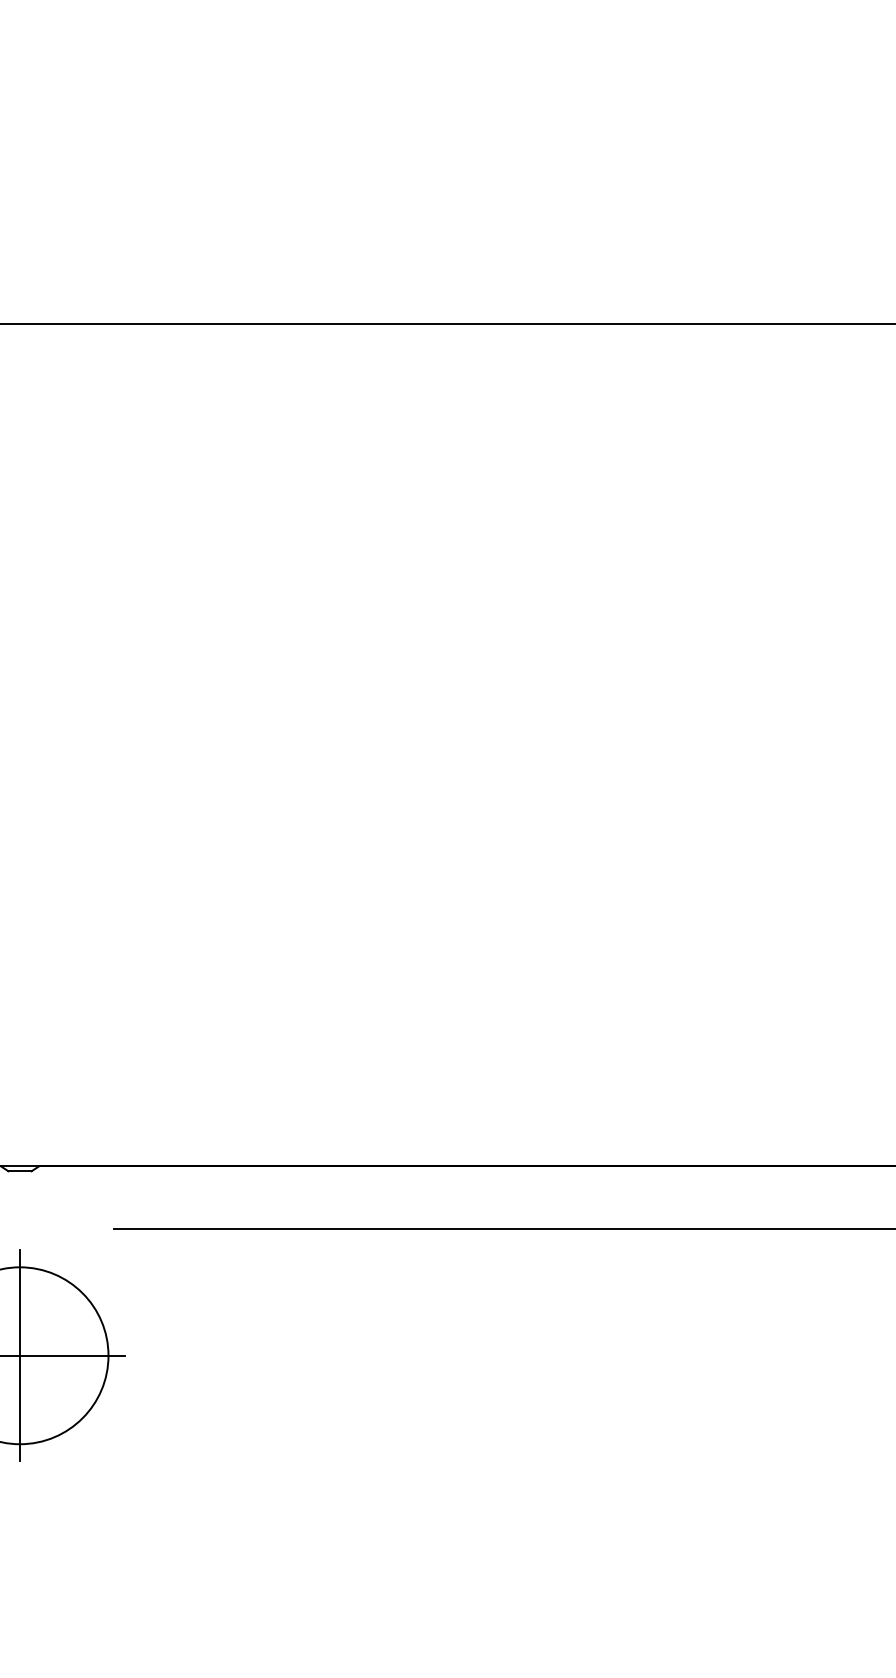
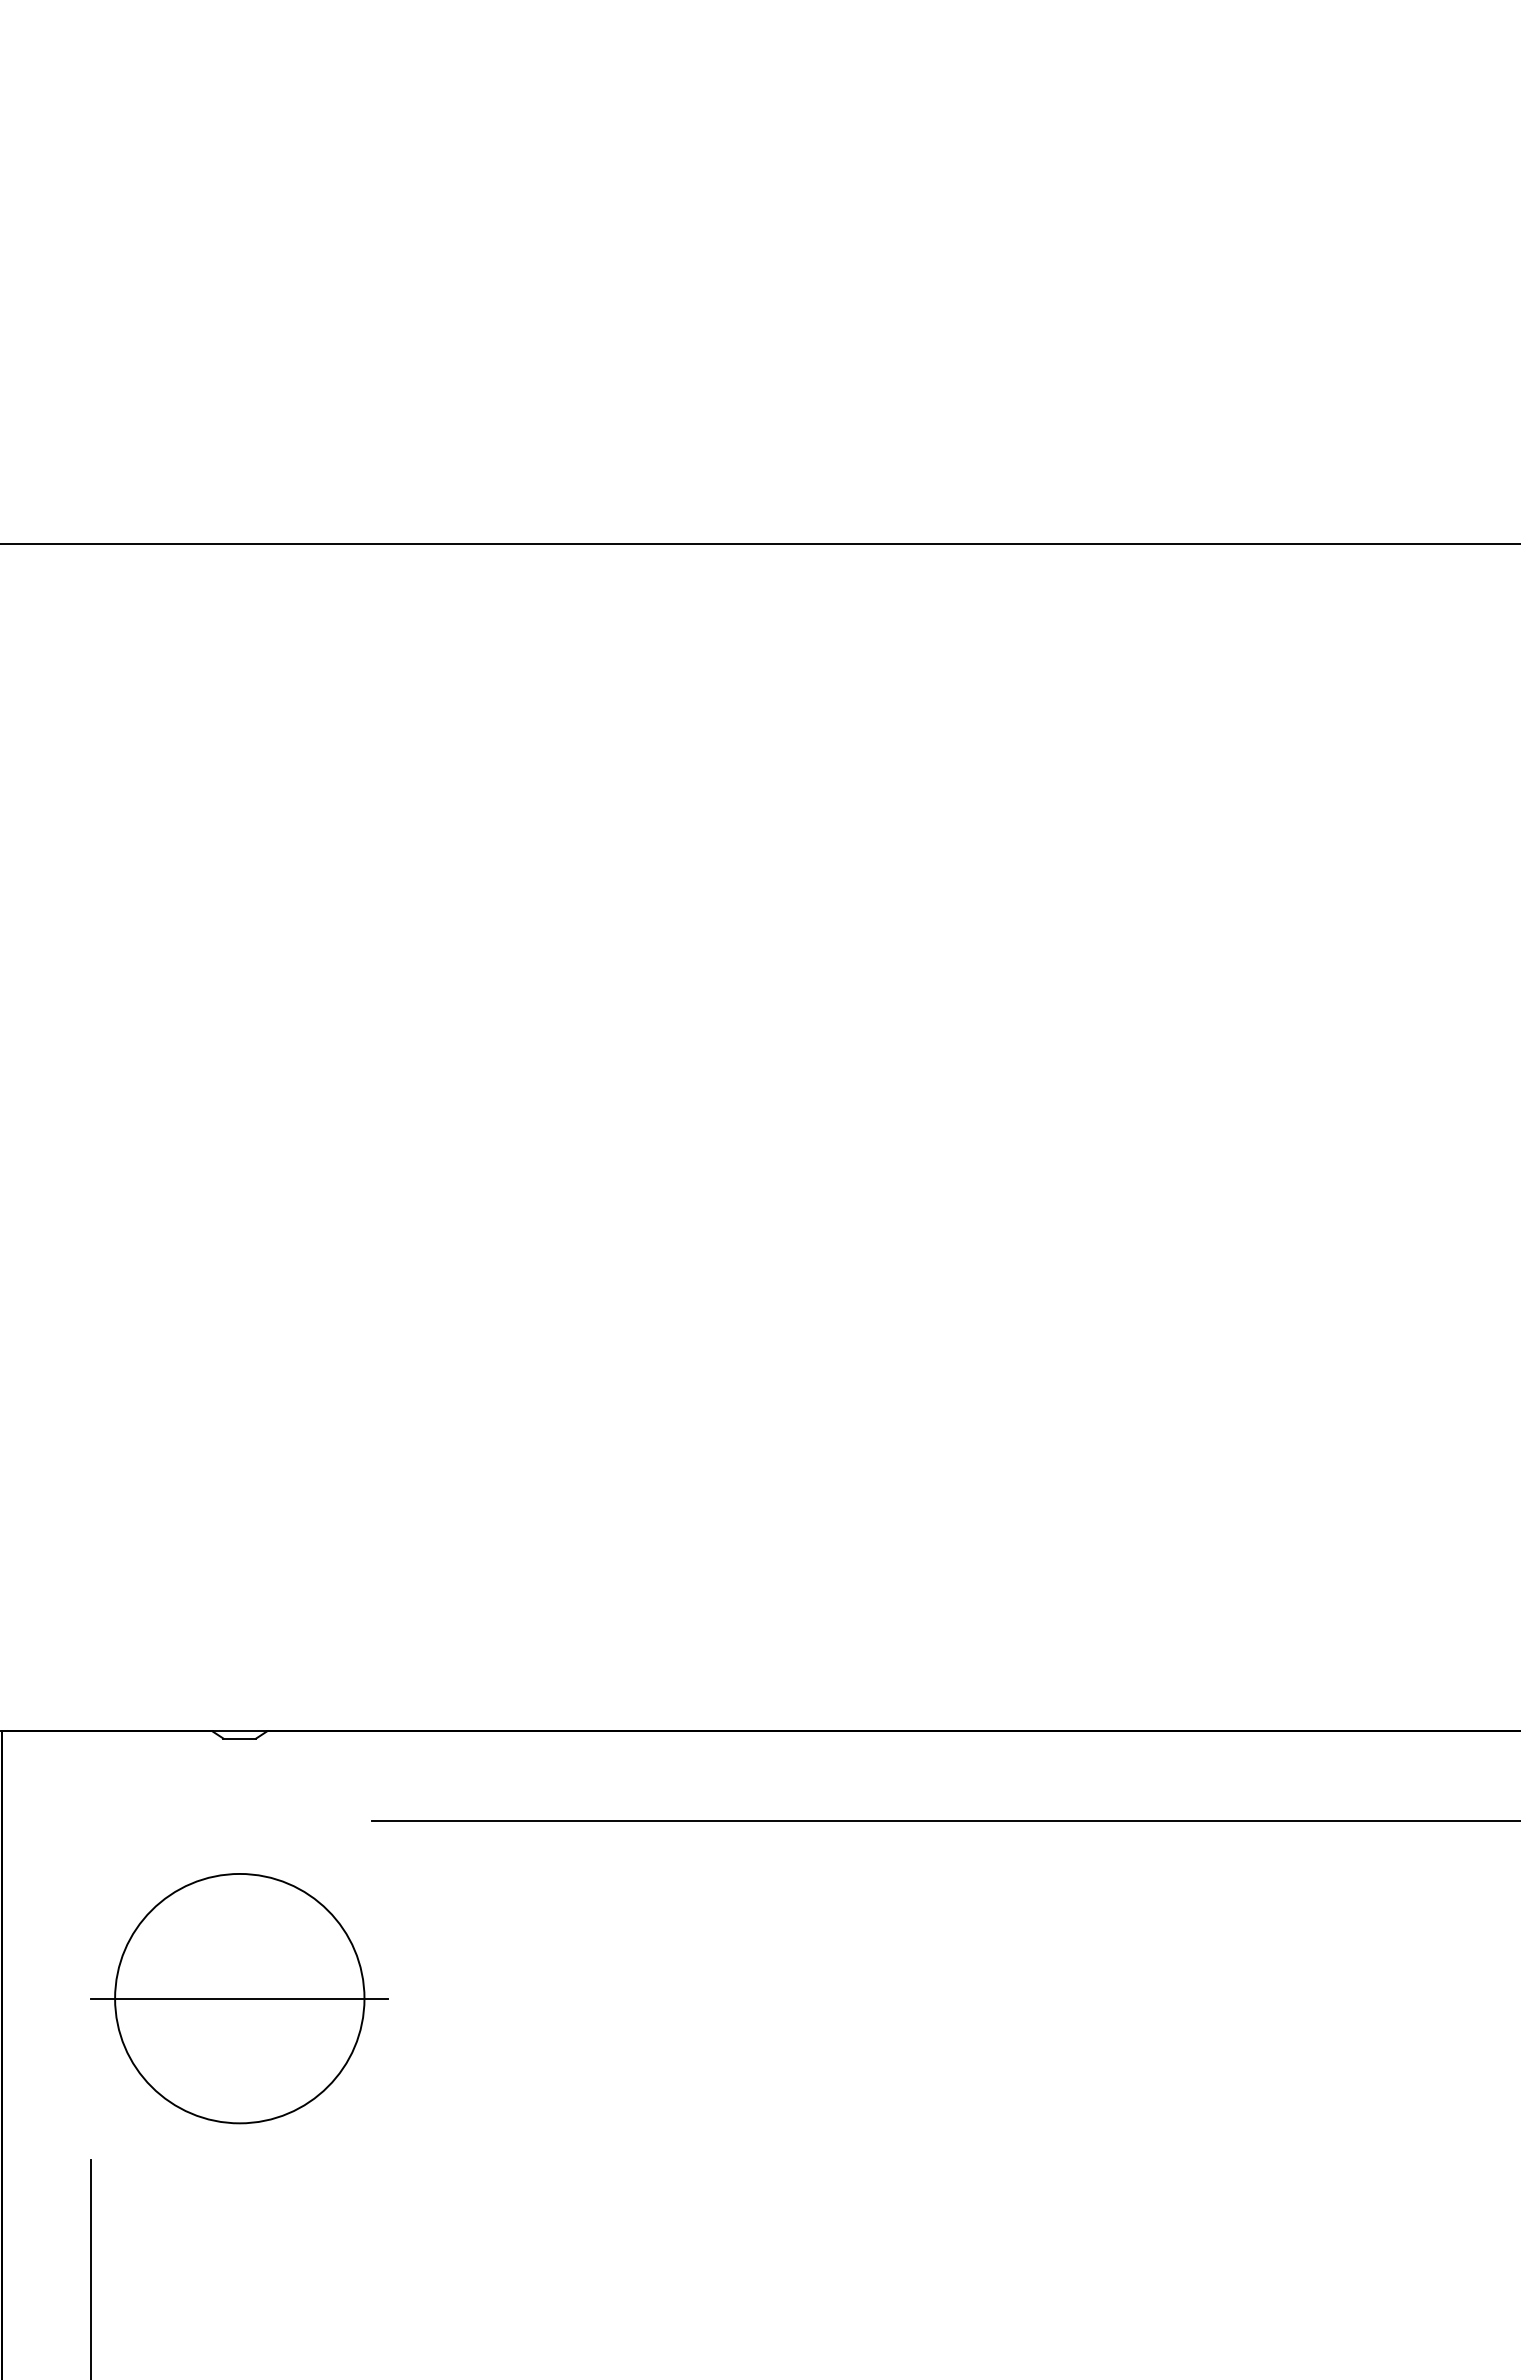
line: (19, 1355) -> (239, 1998), removed

